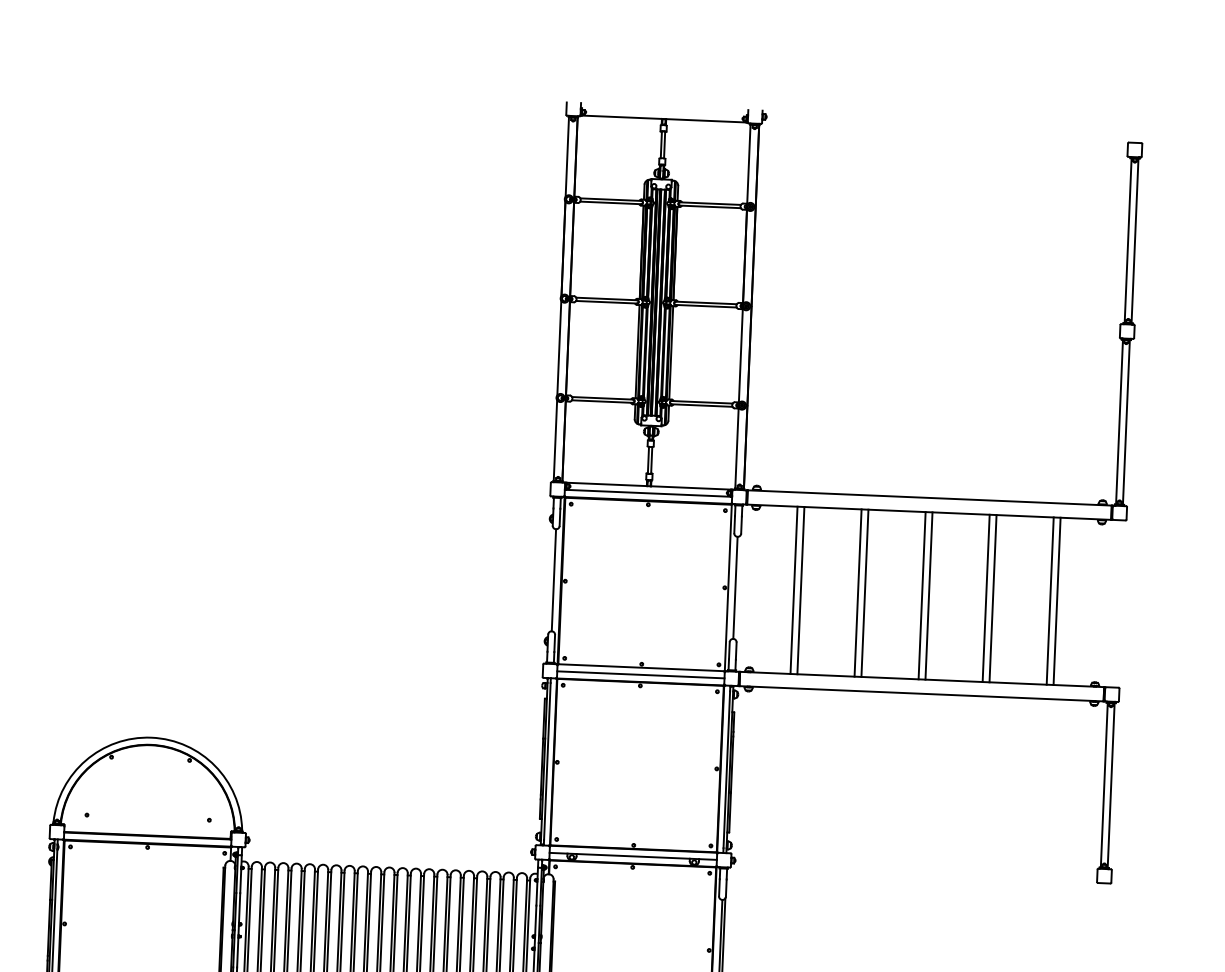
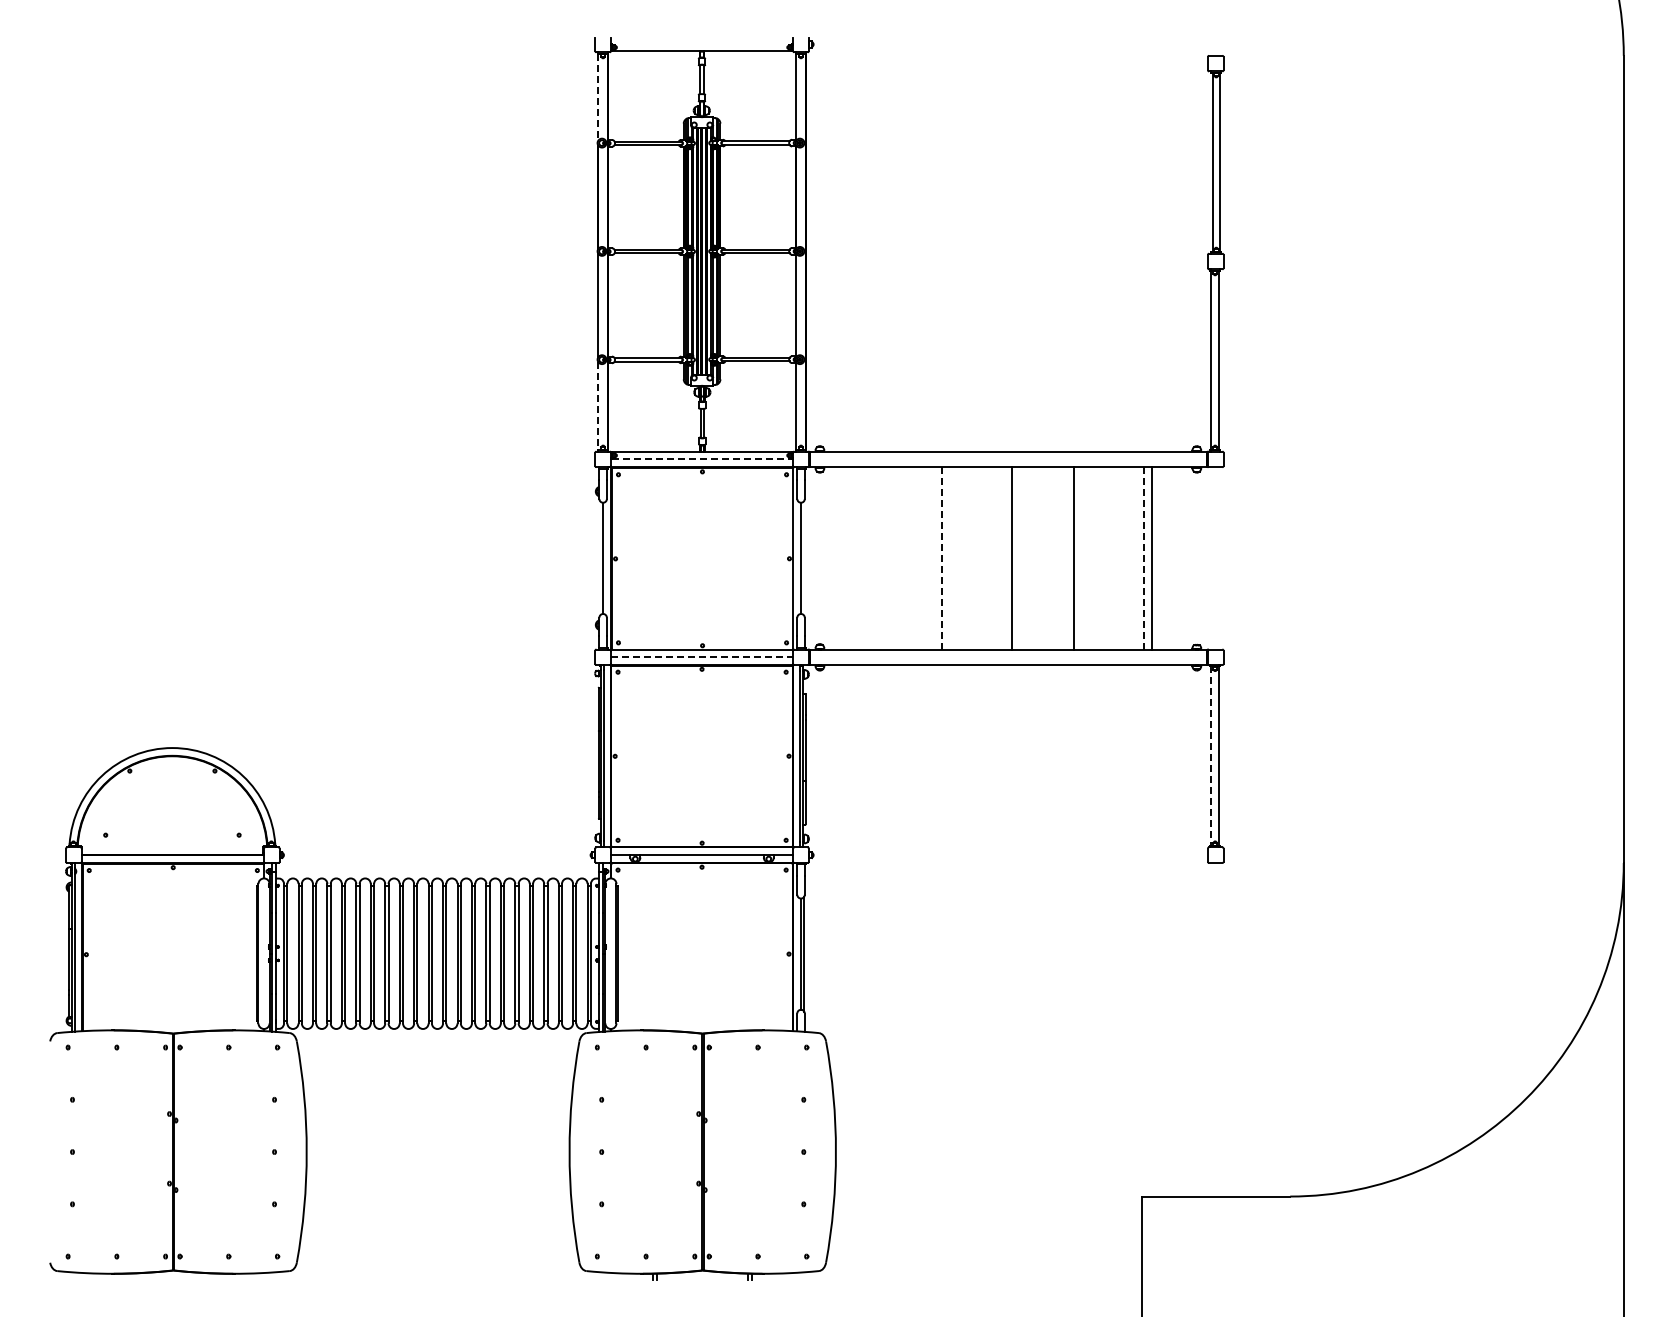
line: (567, 157) -> (598, 97), solid -> dashed
line: (555, 440) -> (598, 406), solid -> dashed
line: (648, 493) -> (702, 459), solid -> dashed
line: (793, 590) -> (864, 558), removed
line: (800, 590) -> (872, 558), removed
line: (865, 592) -> (942, 557), solid -> dashed
line: (857, 593) -> (934, 558), removed
line: (922, 595) -> (1004, 558), removed
line: (992, 598) -> (1081, 558), removed
line: (1050, 600) -> (1144, 557), solid -> dashed
line: (641, 675) -> (702, 657), solid -> dashed
line: (1104, 785) -> (1211, 756), solid -> dashed

